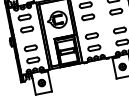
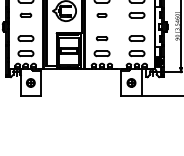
part: (87, 17) -> (101, 15), size x0.6
part: (26, 29) -> (25, 15), size x0.7
part: (91, 36) -> (101, 38), size x0.7

